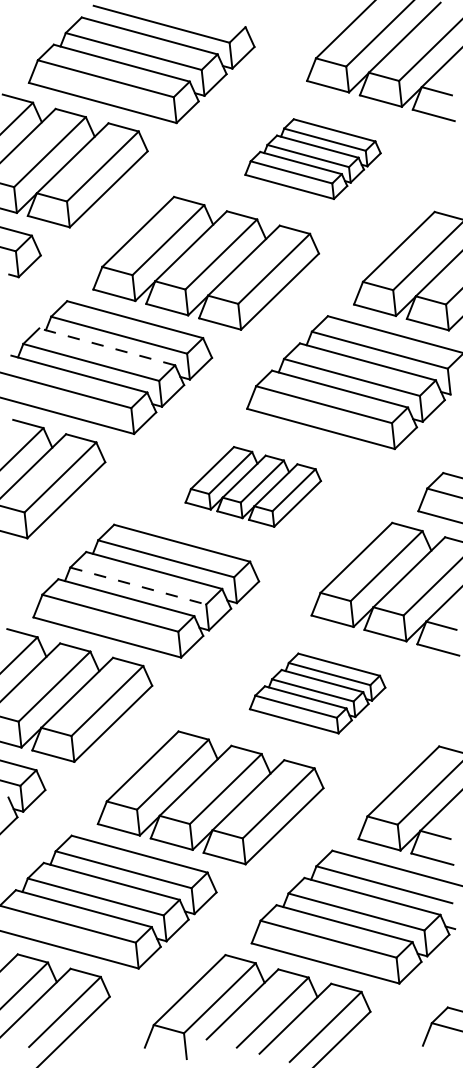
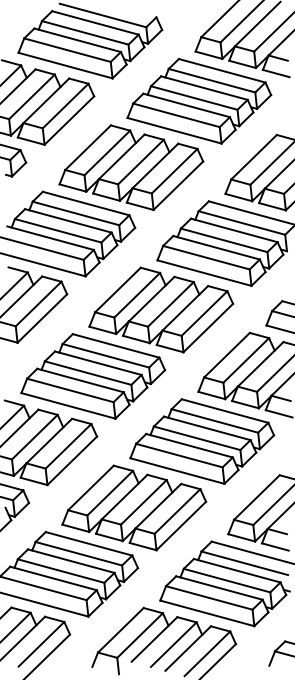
part: (313, 159) -> (199, 101), size x1.67
line: (107, 346) -> (68, 220), dashed -> solid
part: (253, 486) -> (161, 309), size x1.67
line: (138, 586) -> (88, 373), dashed -> solid
part: (317, 693) -> (202, 441), size x1.67

